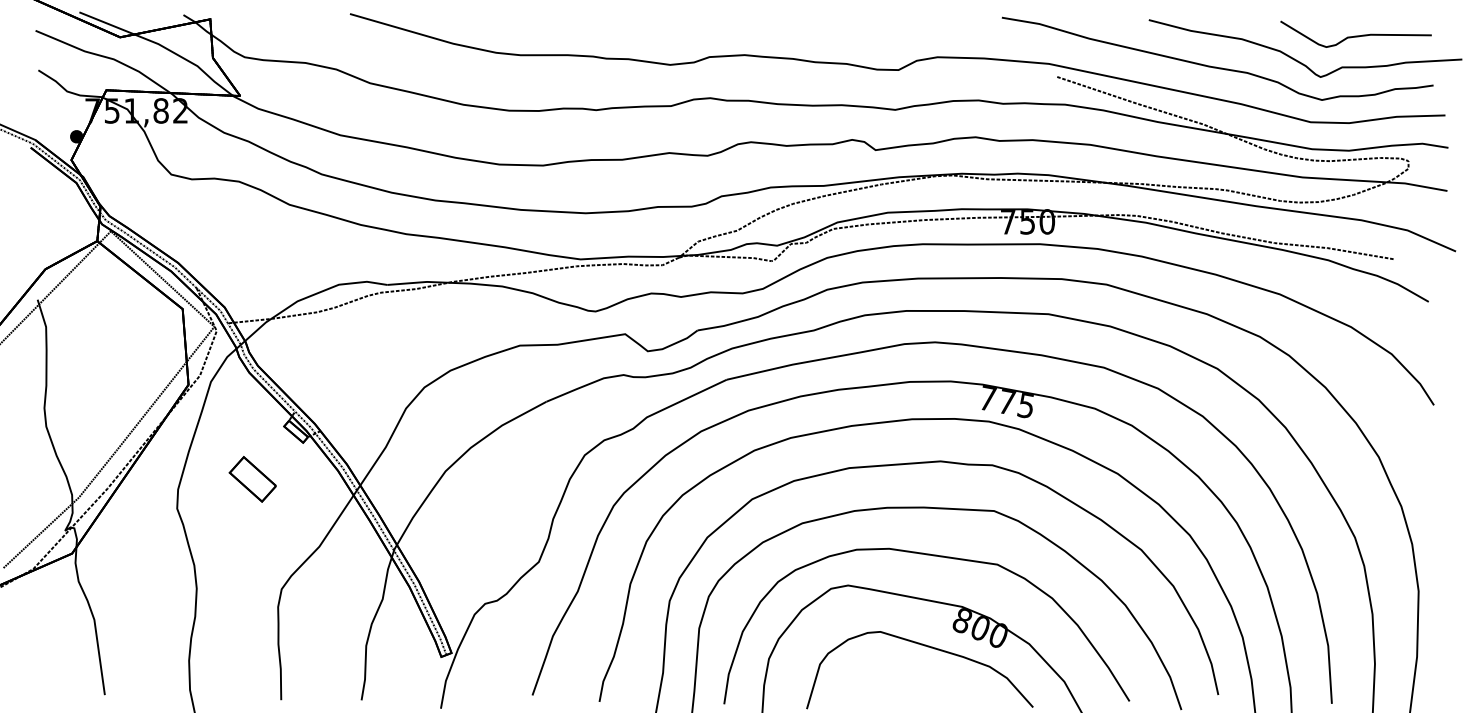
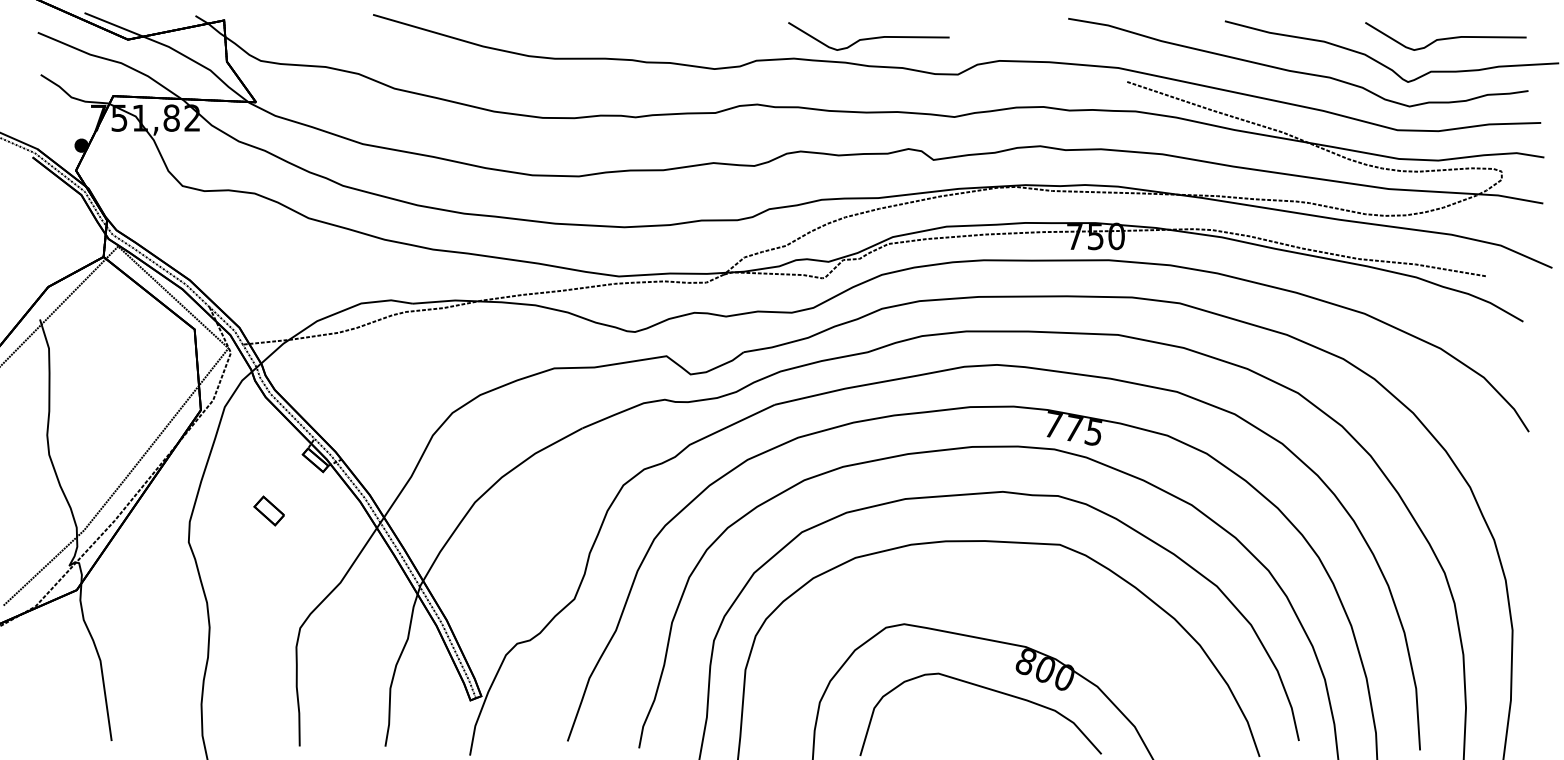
part: (814, 34) -> (868, 36), added
part: (251, 478) -> (268, 510), size x0.6
curve: (935, 556) -> (997, 593), removed

